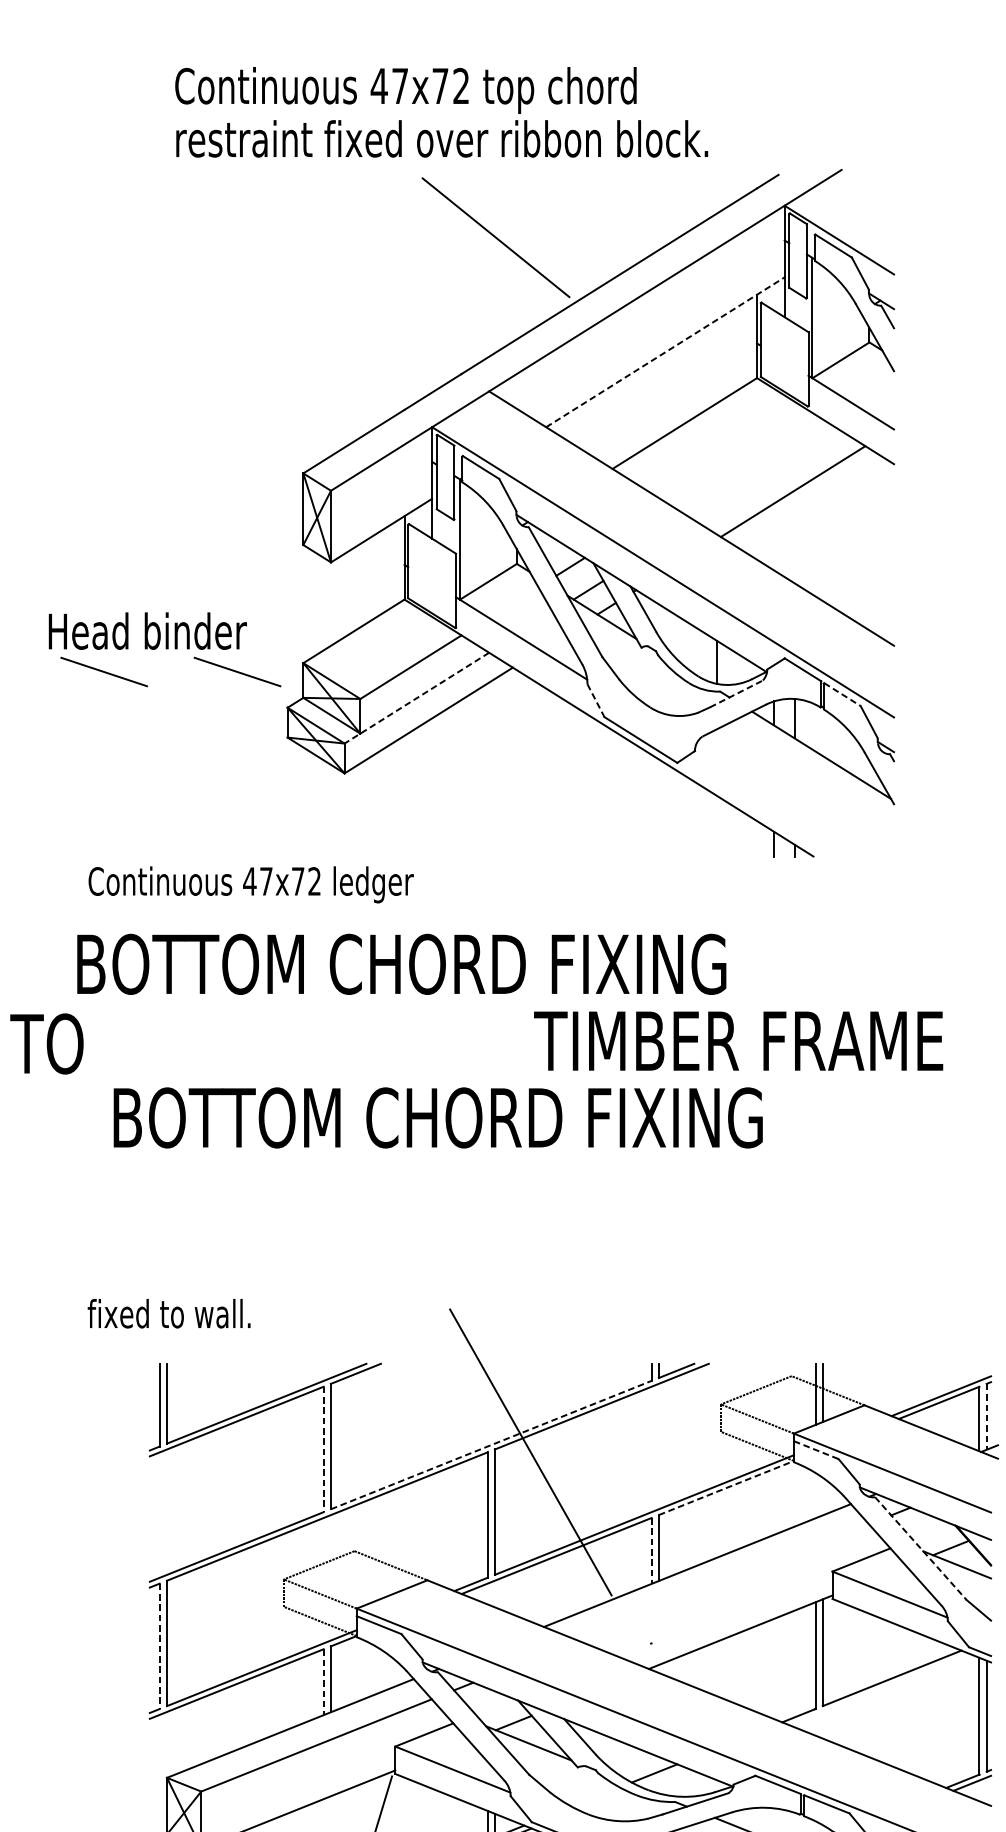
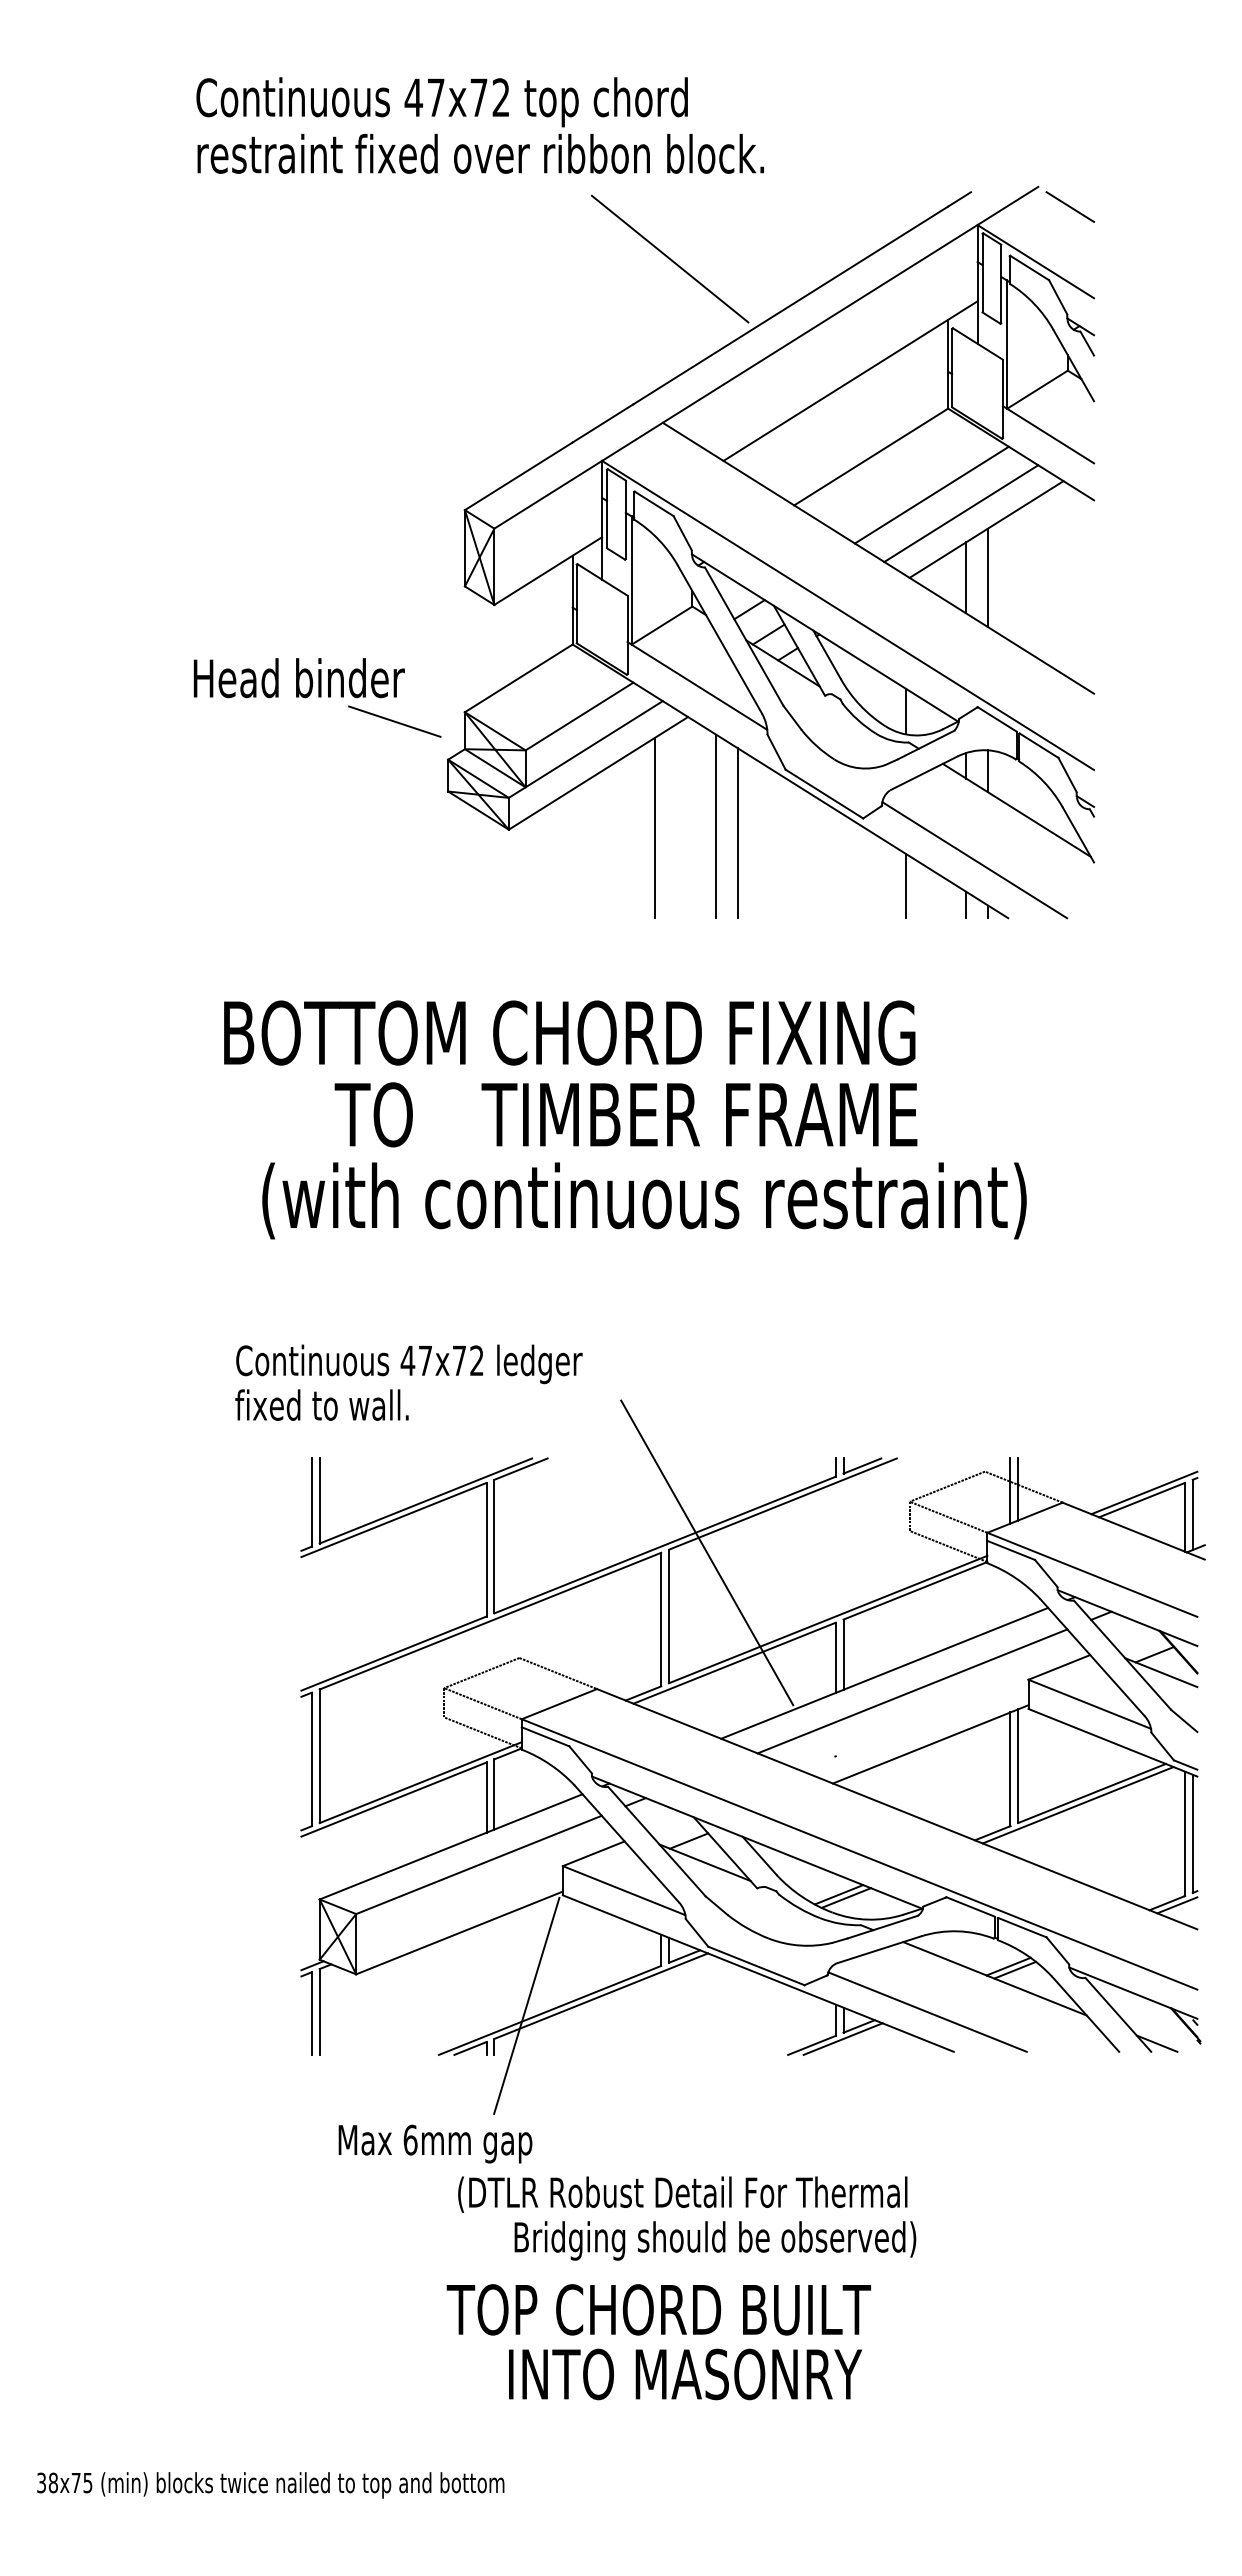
text: (440, 112) -> (479, 125), moved
line: (871, 188) -> (1070, 206), added
line: (665, 351) -> (850, 380), dashed -> solid
line: (741, 458) -> (931, 494), added
line: (769, 476) -> (961, 513), added
line: (774, 536) -> (966, 577), added
line: (794, 536) -> (988, 577), added
line: (103, 671) -> (252, 721), removed
line: (736, 694) -> (926, 745), dashed -> solid
line: (842, 694) -> (1039, 745), dashed -> solid
line: (416, 698) -> (585, 749), dashed -> solid
line: (595, 700) -> (776, 752), dashed -> solid
line: (538, 770) -> (715, 826), added
line: (482, 771) -> (655, 827), added
line: (559, 777) -> (737, 833), added
line: (781, 802) -> (974, 860), added
line: (717, 825) -> (905, 885), added
text: (251, 884) -> (409, 1364), moved
text: (738, 1040) -> (699, 1114), moved
text: (46, 1043) -> (373, 1114), moved
text: (471, 1121) -> (644, 1200), BOTTOM CHORD FIXING -> (with continuous restraint)
line: (986, 1417) -> (1192, 1515), dashed -> solid
line: (491, 1445) -> (665, 1545), dashed -> solid
line: (323, 1449) -> (486, 1549), dashed -> solid
line: (816, 1450) -> (1011, 1550), dashed -> solid
line: (726, 1487) -> (915, 1590), dashed -> solid
line: (920, 1548) -> (1122, 1655), dashed -> solid
line: (651, 1551) -> (835, 1658), dashed -> solid
line: (723, 1582) -> (912, 1691), added
line: (159, 1646) -> (311, 1759), dashed -> solid
line: (323, 1683) -> (486, 1798), dashed -> solid
line: (878, 1689) -> (1077, 1805), added
line: (661, 1776) -> (846, 1897), added

